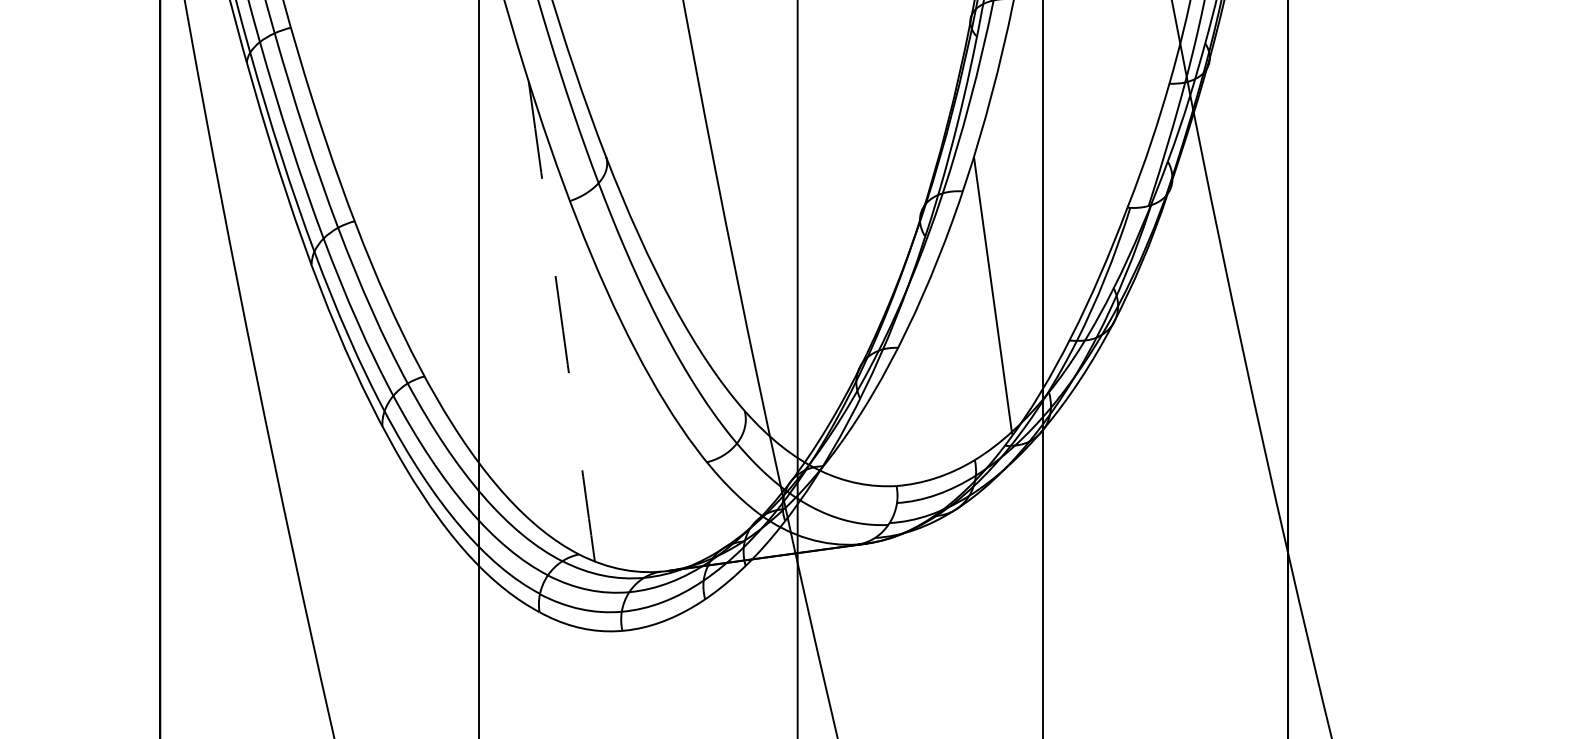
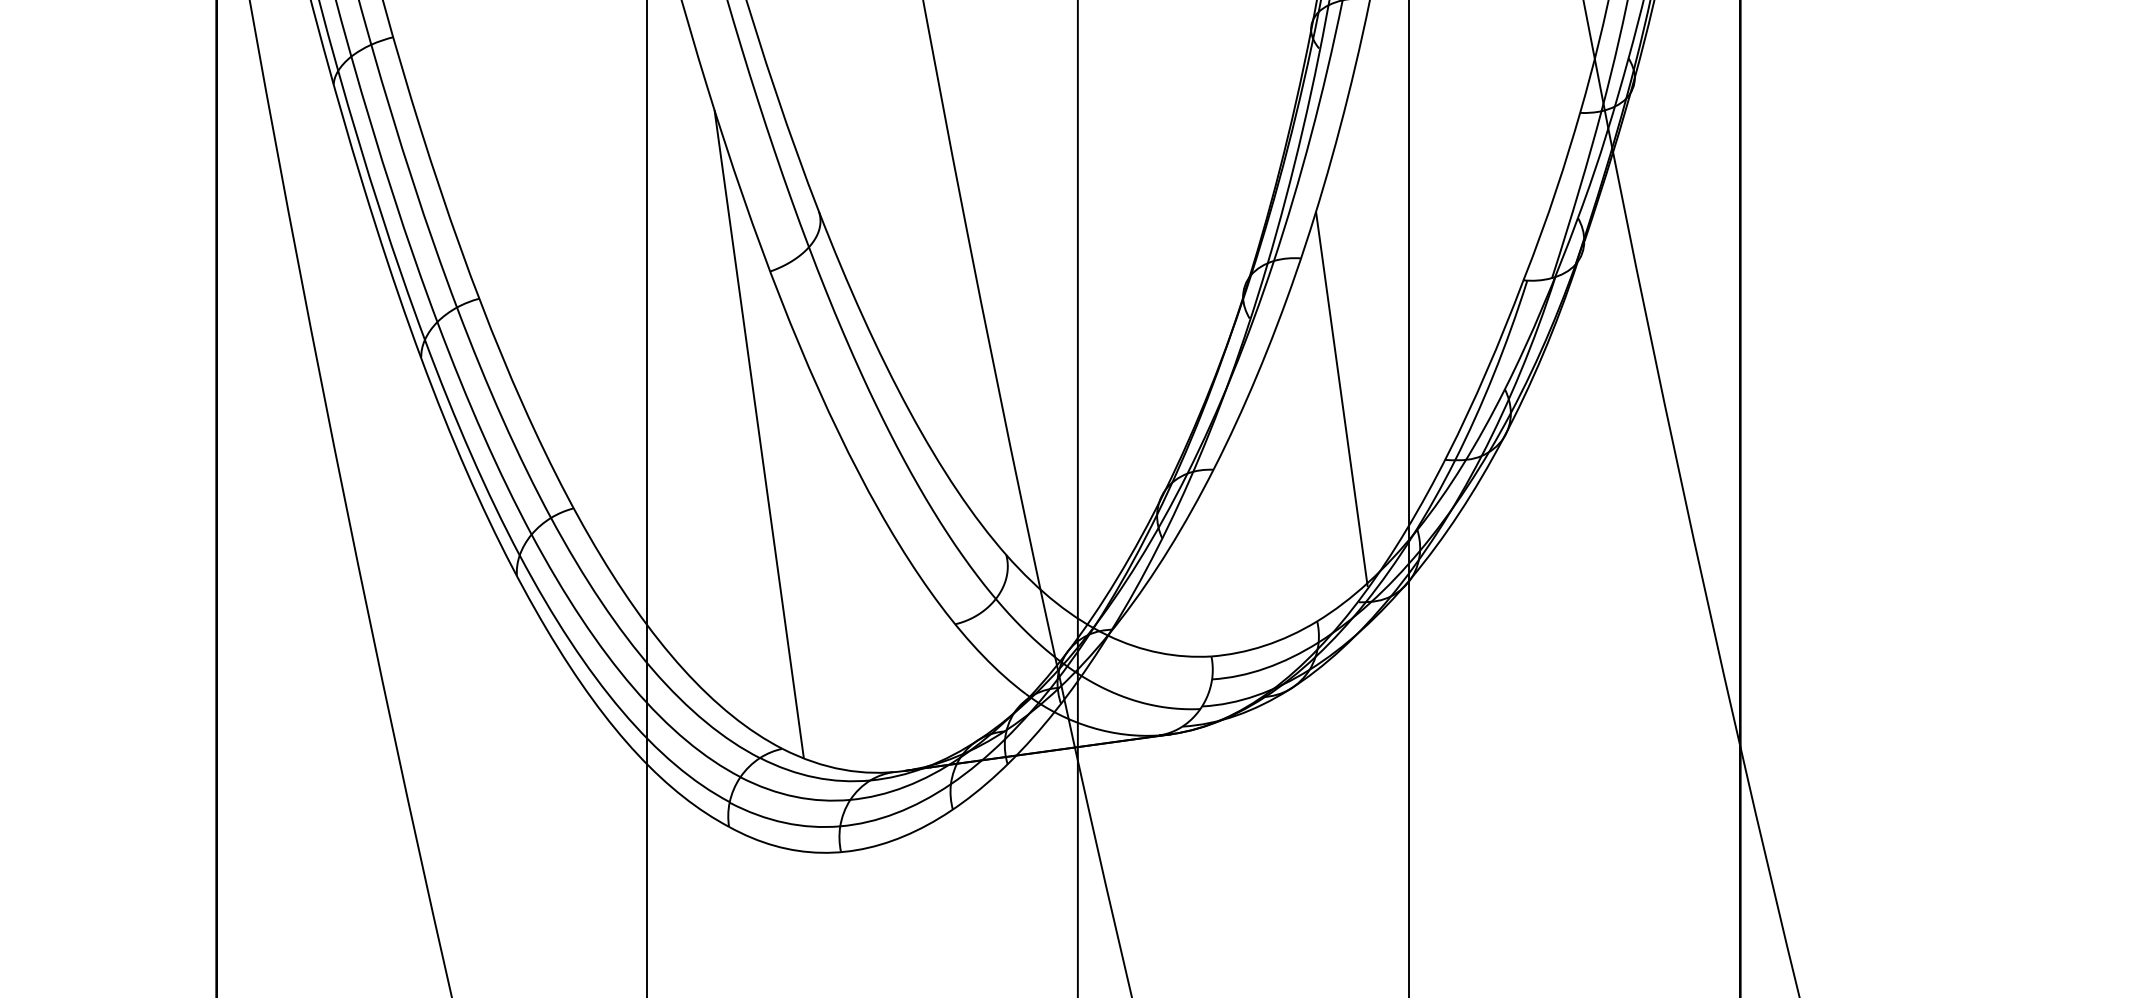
arc: (562, 328) -> (760, 443), dashed -> solid

